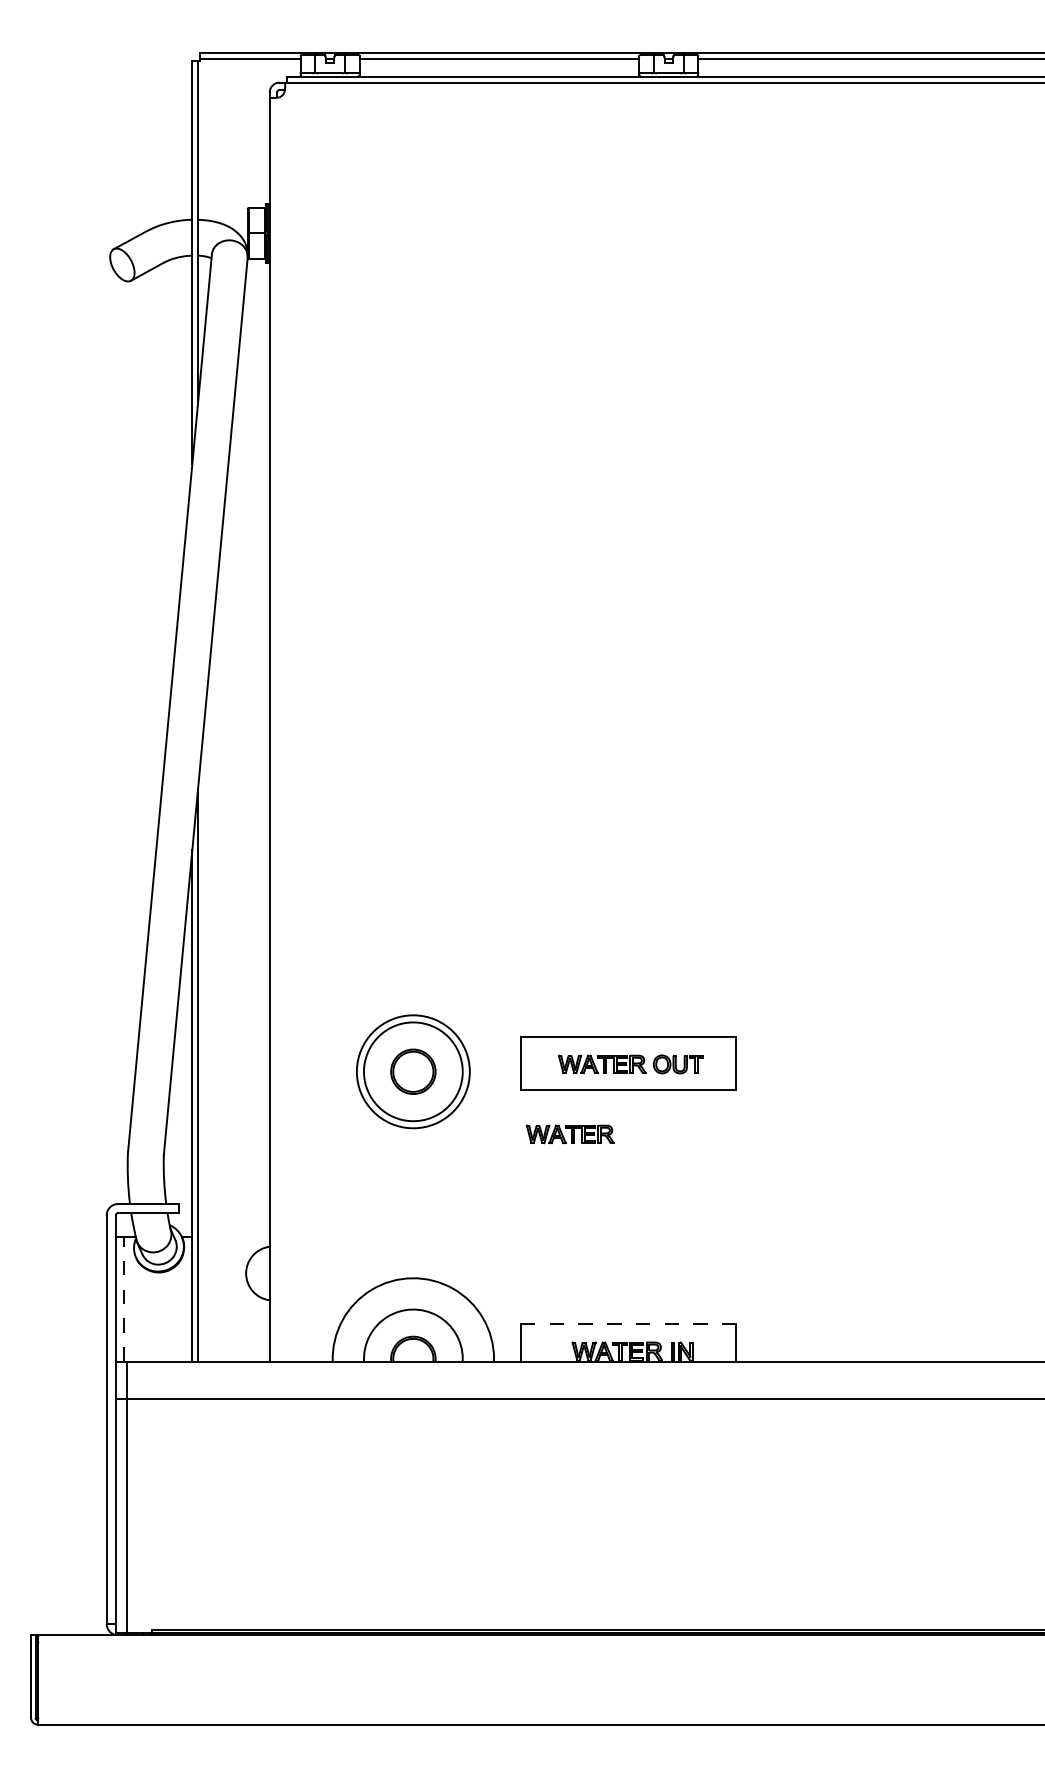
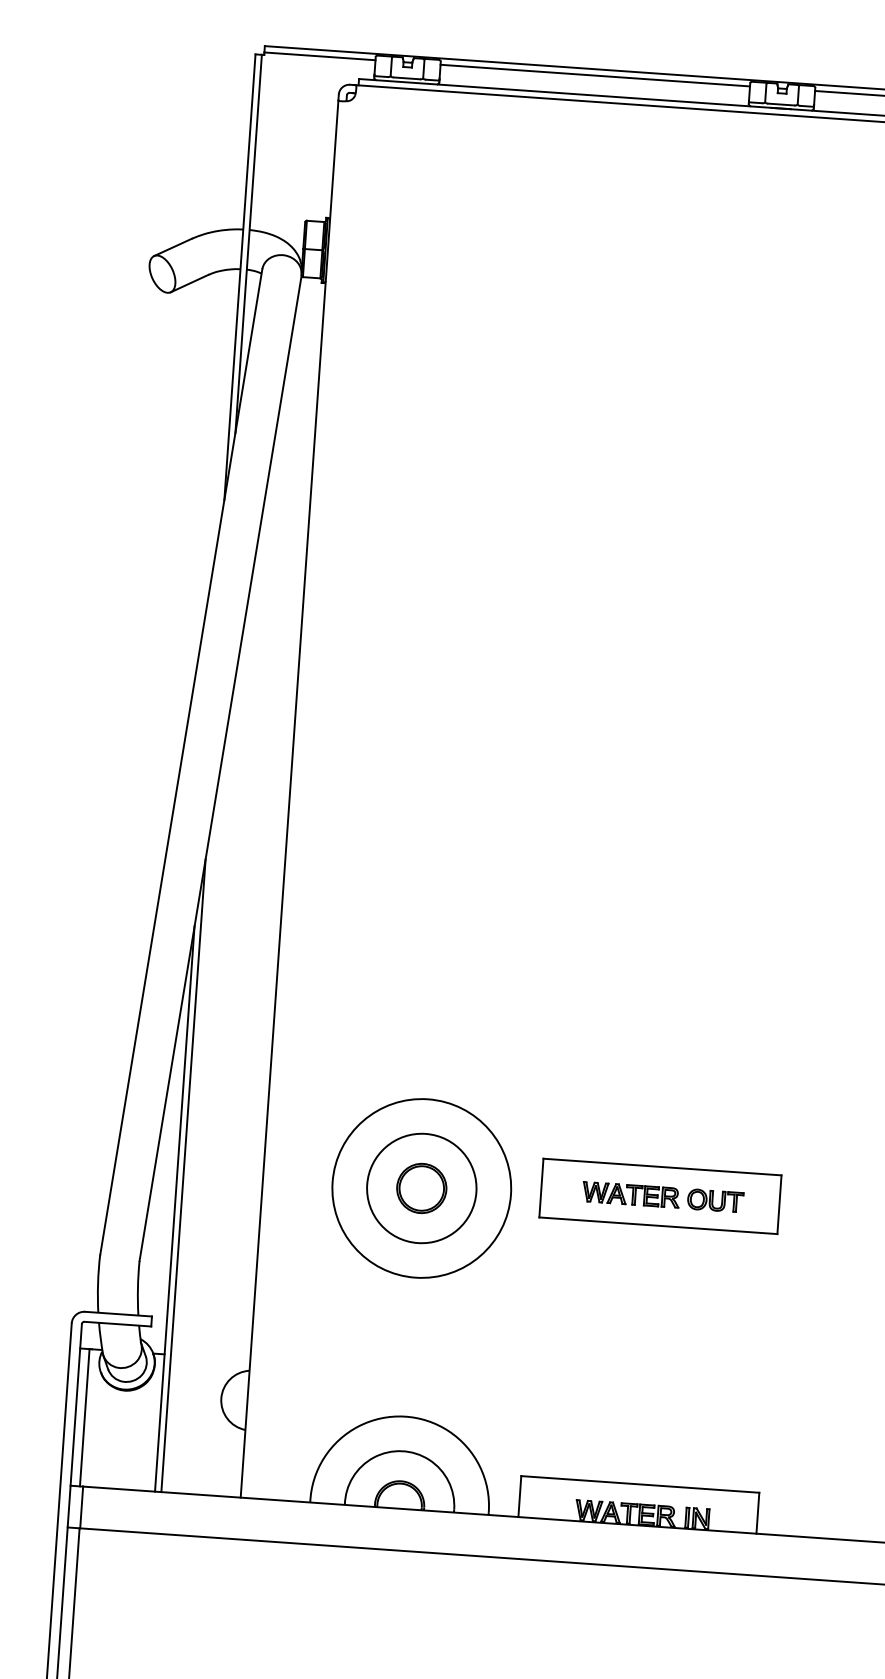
circle: (413, 1071) -> (421, 1188), size x1.43
part: (570, 1134) -> (590, 1269), removed
line: (124, 1298) -> (84, 1416), dashed -> solid
line: (628, 1324) -> (640, 1484), dashed -> solid

